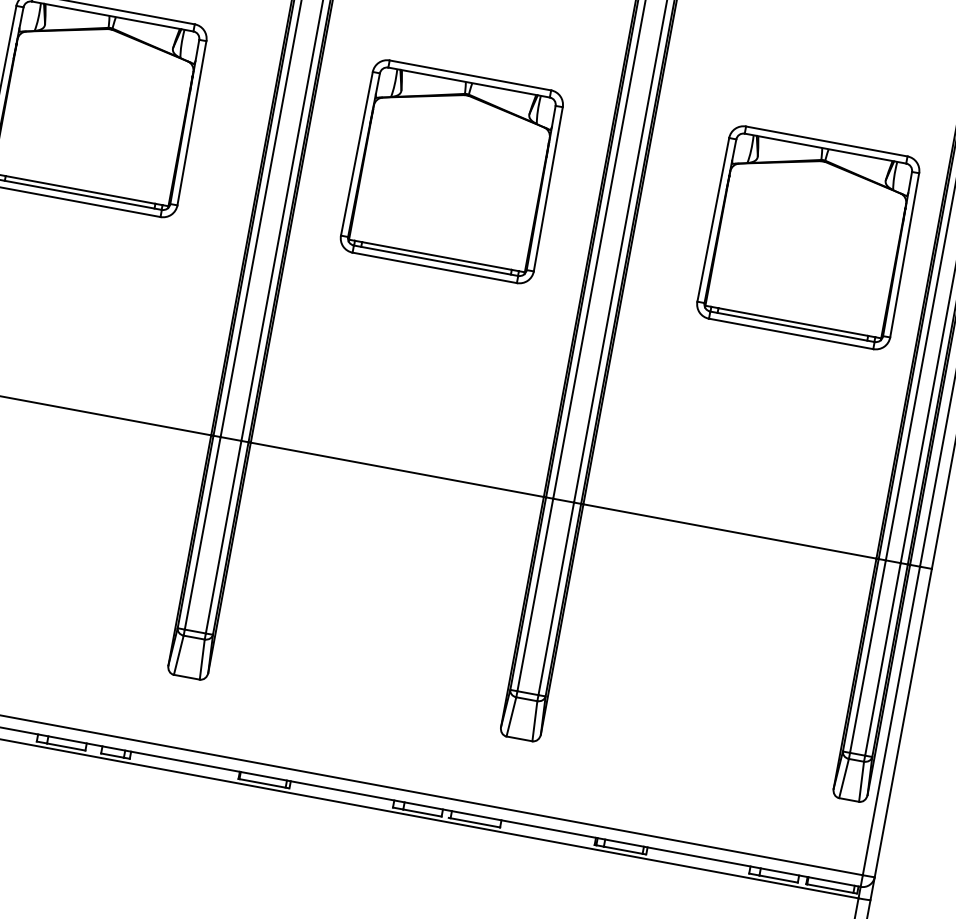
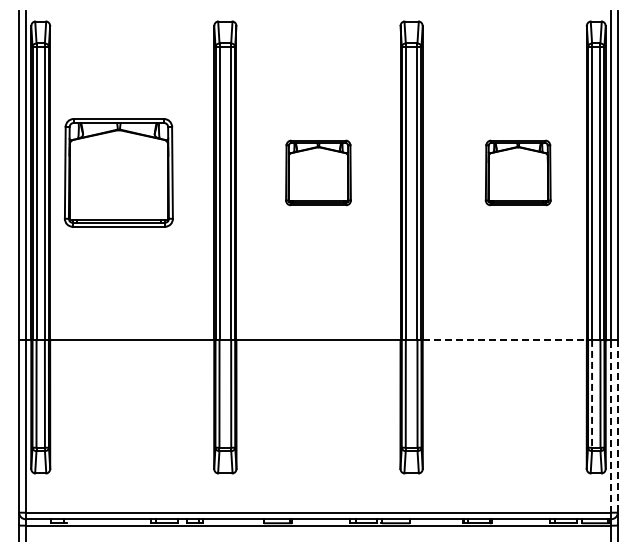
part: (452, 170) -> (318, 172), size x0.6
part: (809, 237) -> (518, 172), size x0.6
line: (731, 530) -> (505, 339), solid -> dashed
line: (868, 656) -> (592, 393), solid -> dashed
line: (892, 719) -> (611, 425), solid -> dashed
line: (902, 723) -> (617, 426), solid -> dashed

